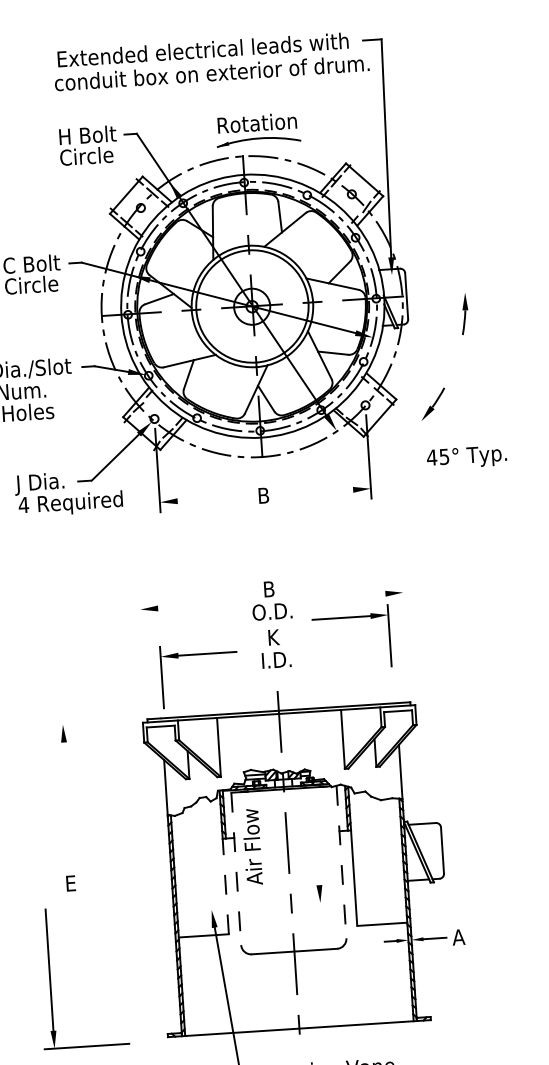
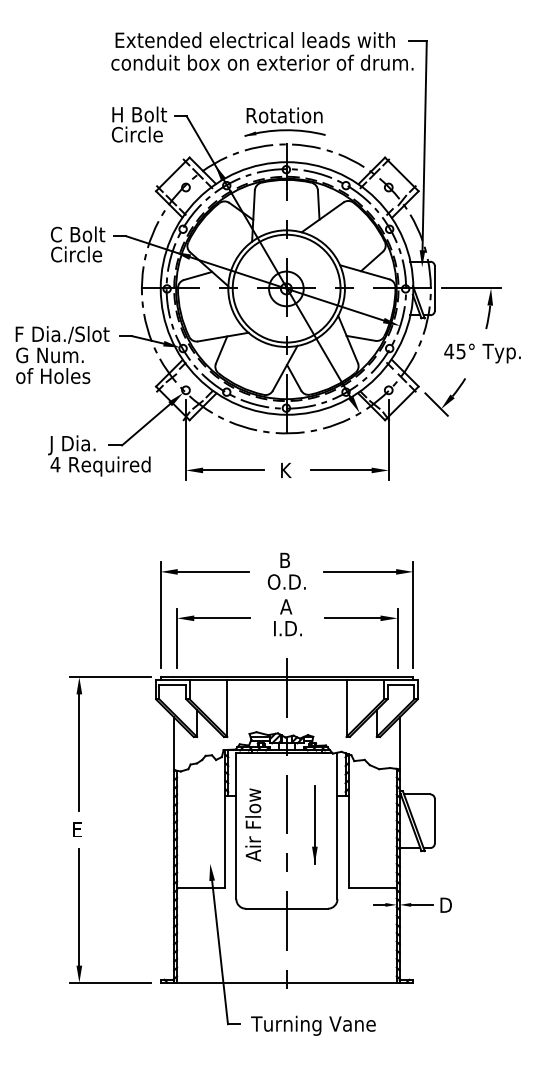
part: (257, 129) -> (284, 121), moved
line: (443, 293) -> (470, 288), added
line: (416, 416) -> (436, 404), added
text: (466, 457) -> (482, 353), moved
line: (320, 492) -> (340, 470), added
text: (265, 494) -> (287, 469), B -> K
line: (209, 499) -> (233, 470), added
line: (348, 595) -> (360, 571), added
line: (195, 605) -> (213, 571), added
part: (350, 617) -> (361, 618), moved
line: (406, 636) -> (413, 614), added
text: (273, 637) -> (286, 606), K -> A
line: (143, 653) -> (160, 614), added
line: (95, 722) -> (110, 677), added
line: (68, 802) -> (79, 752), added
text: (252, 846) -> (253, 824), moved
line: (317, 862) -> (314, 824), added
line: (341, 862) -> (337, 826), dashed -> solid
line: (236, 869) -> (236, 826), dashed -> solid
line: (226, 886) -> (225, 842), dashed -> solid
text: (459, 936) -> (445, 904), A -> D
part: (50, 978) -> (79, 915), moved

